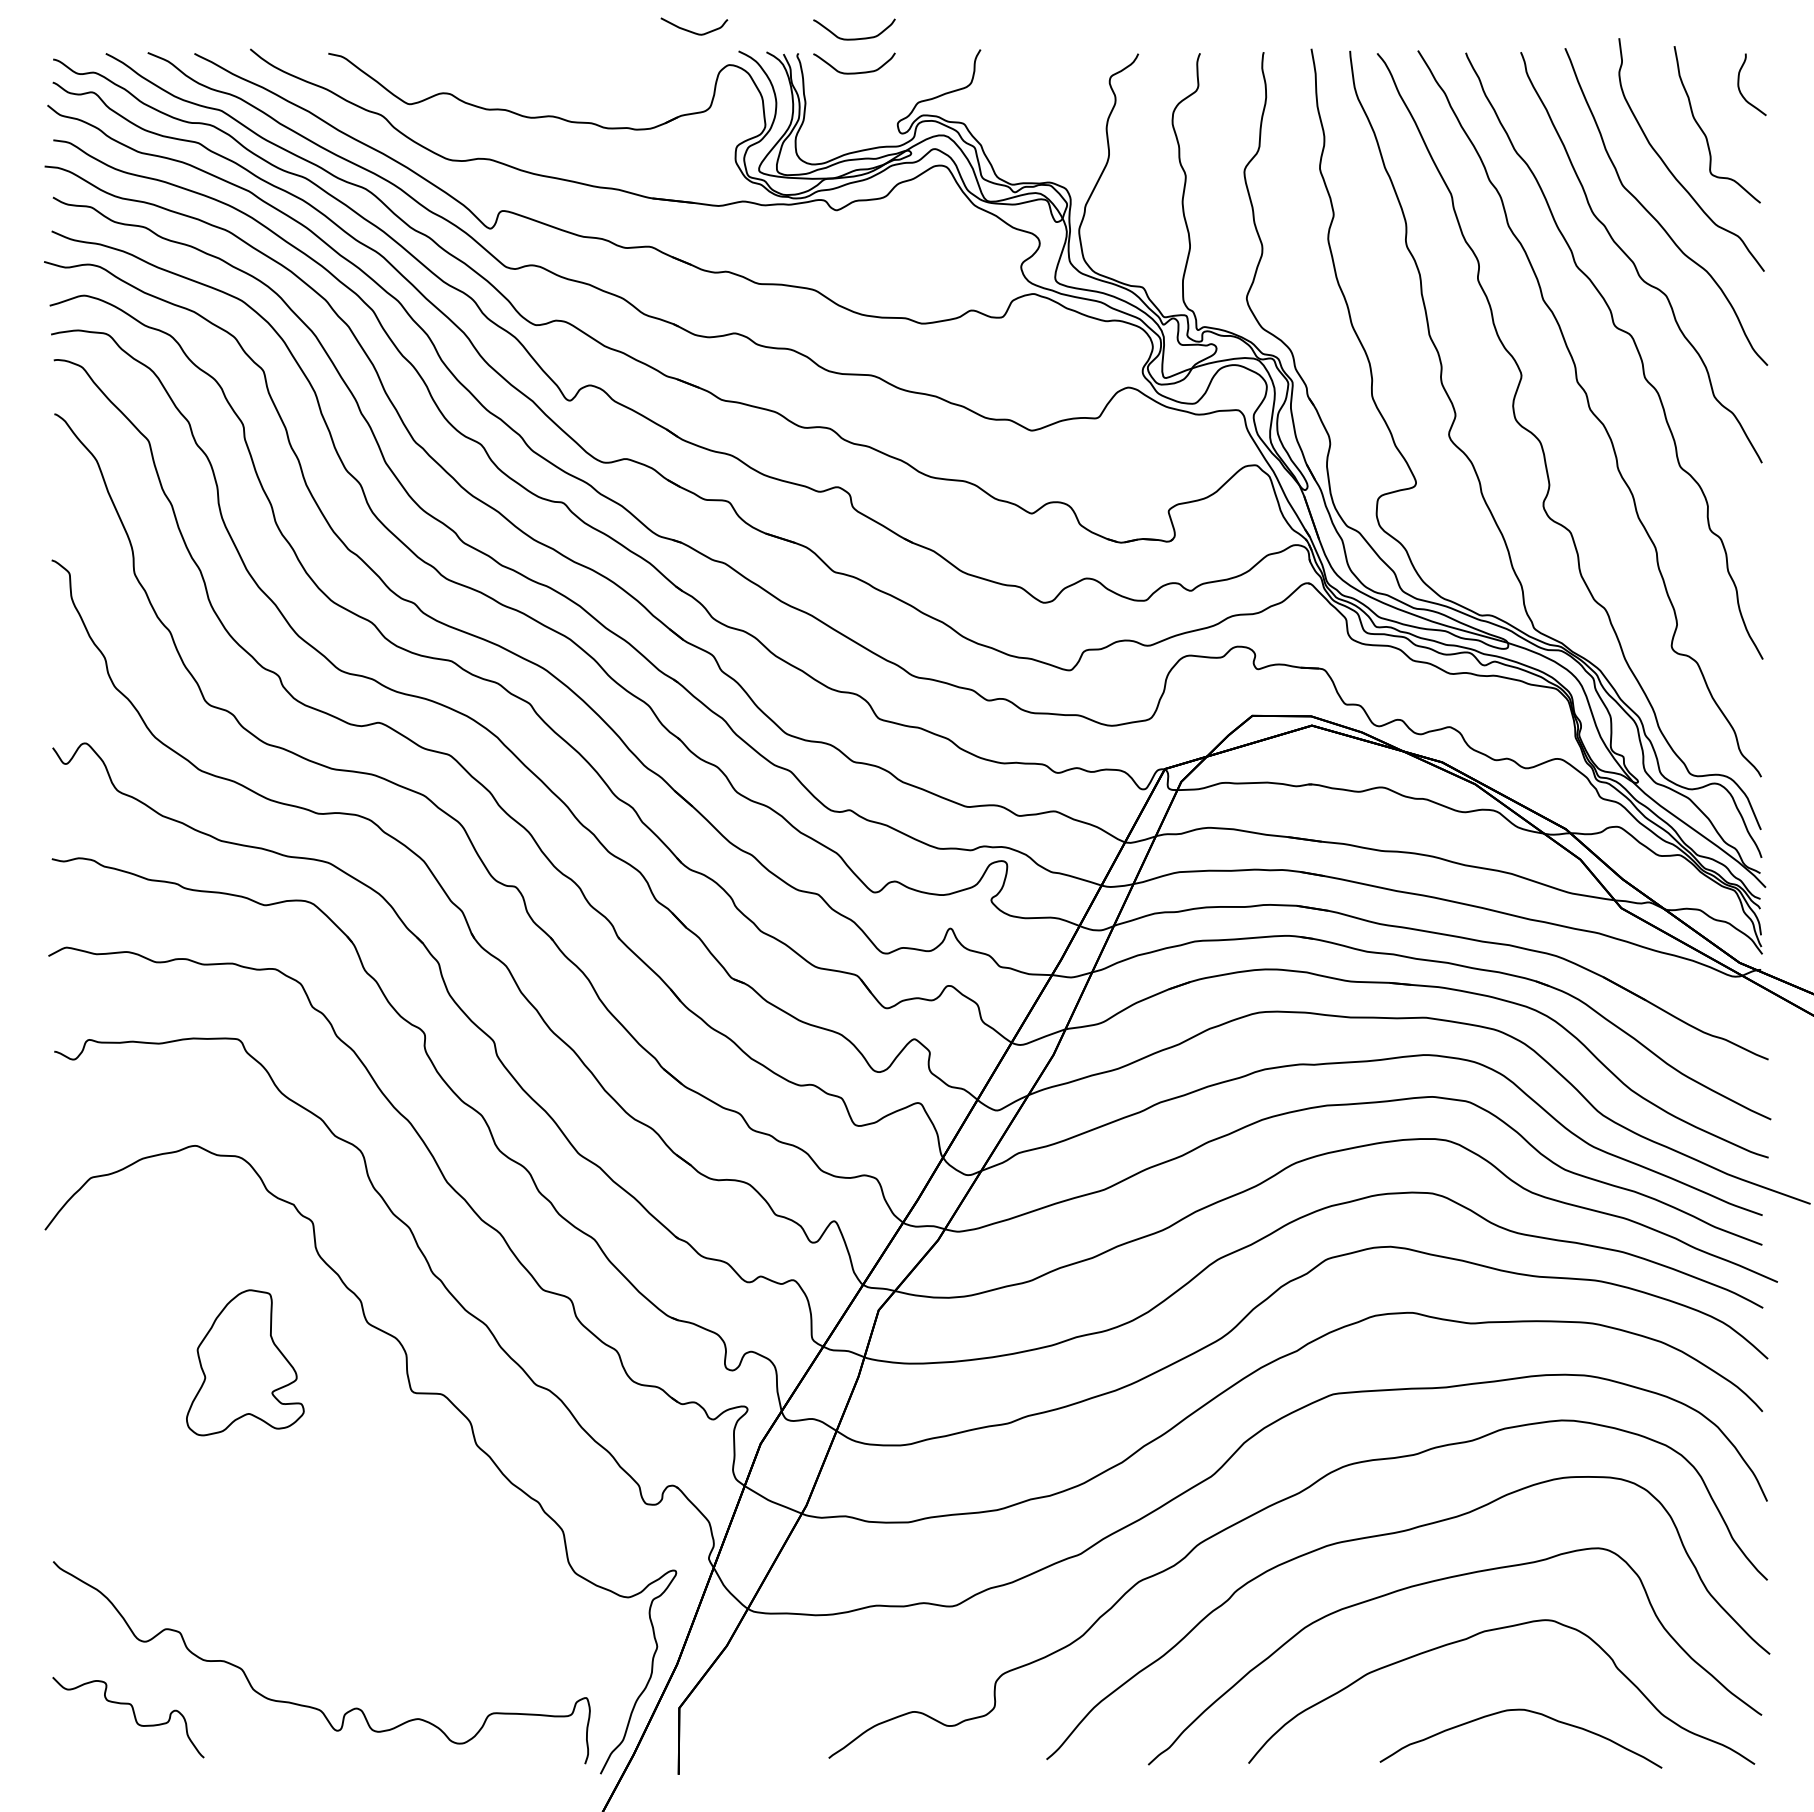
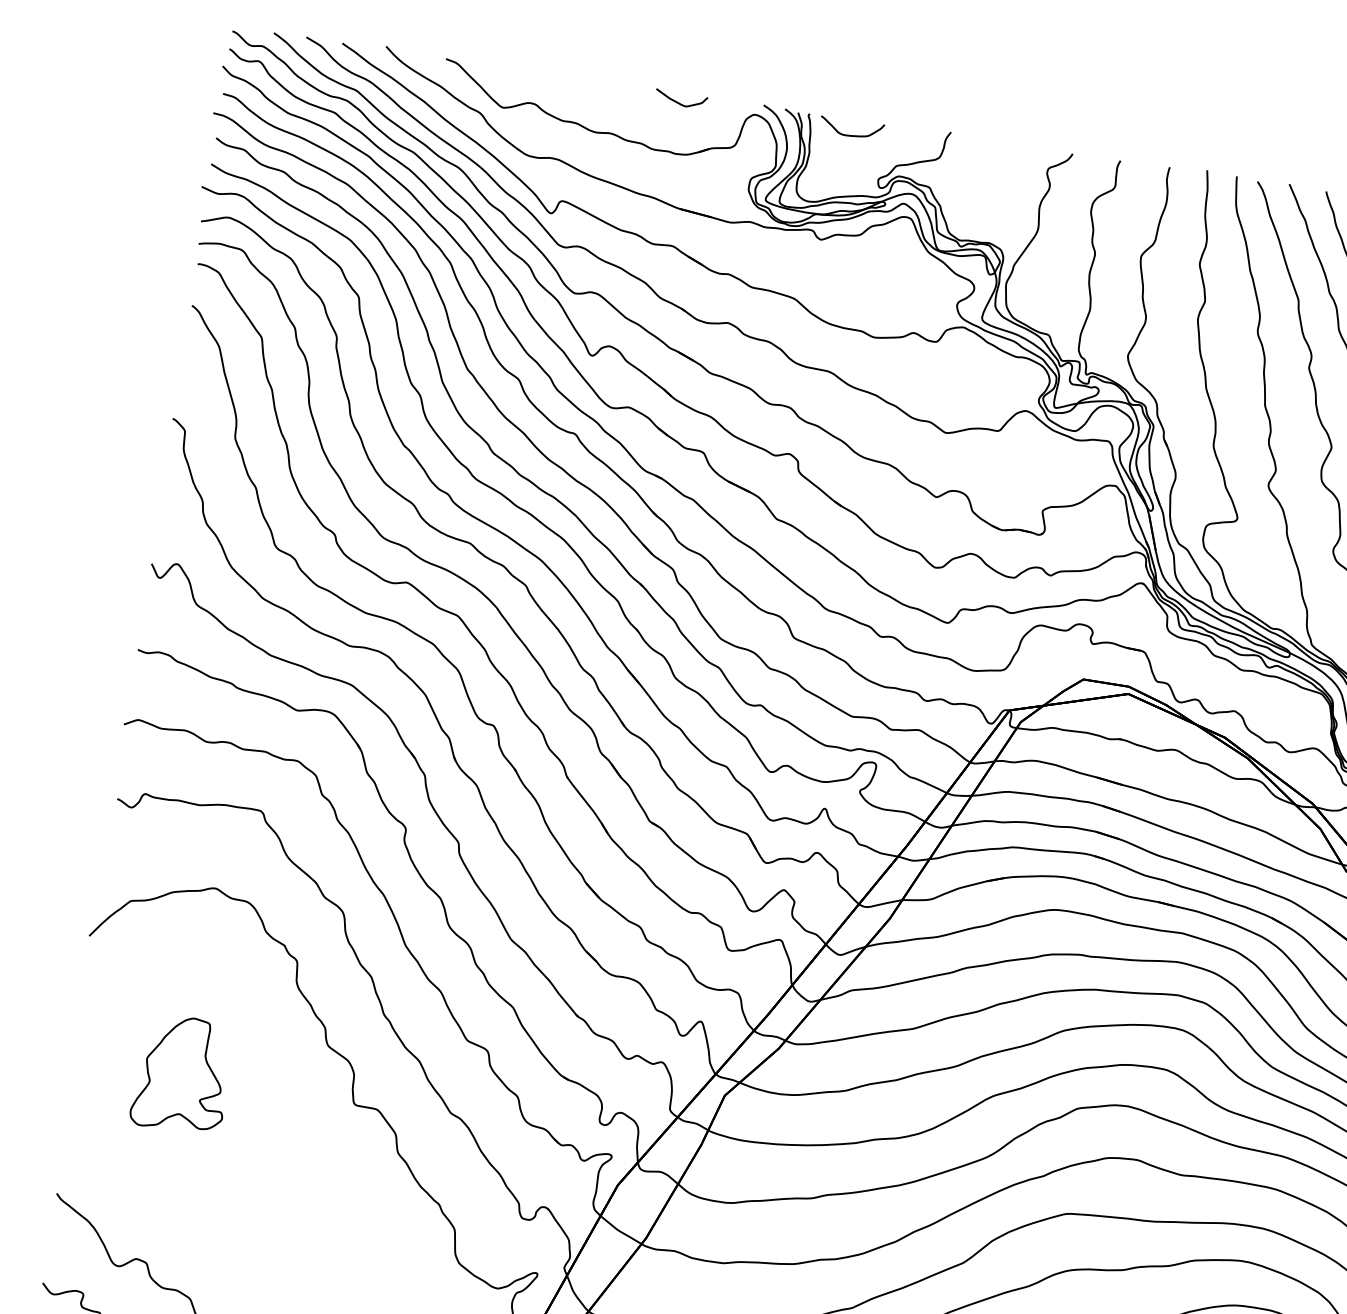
curve: (693, 31) -> (680, 102), moved
curve: (854, 38) -> (854, 108), removed
part: (245, 1362) -> (182, 1073), moved

